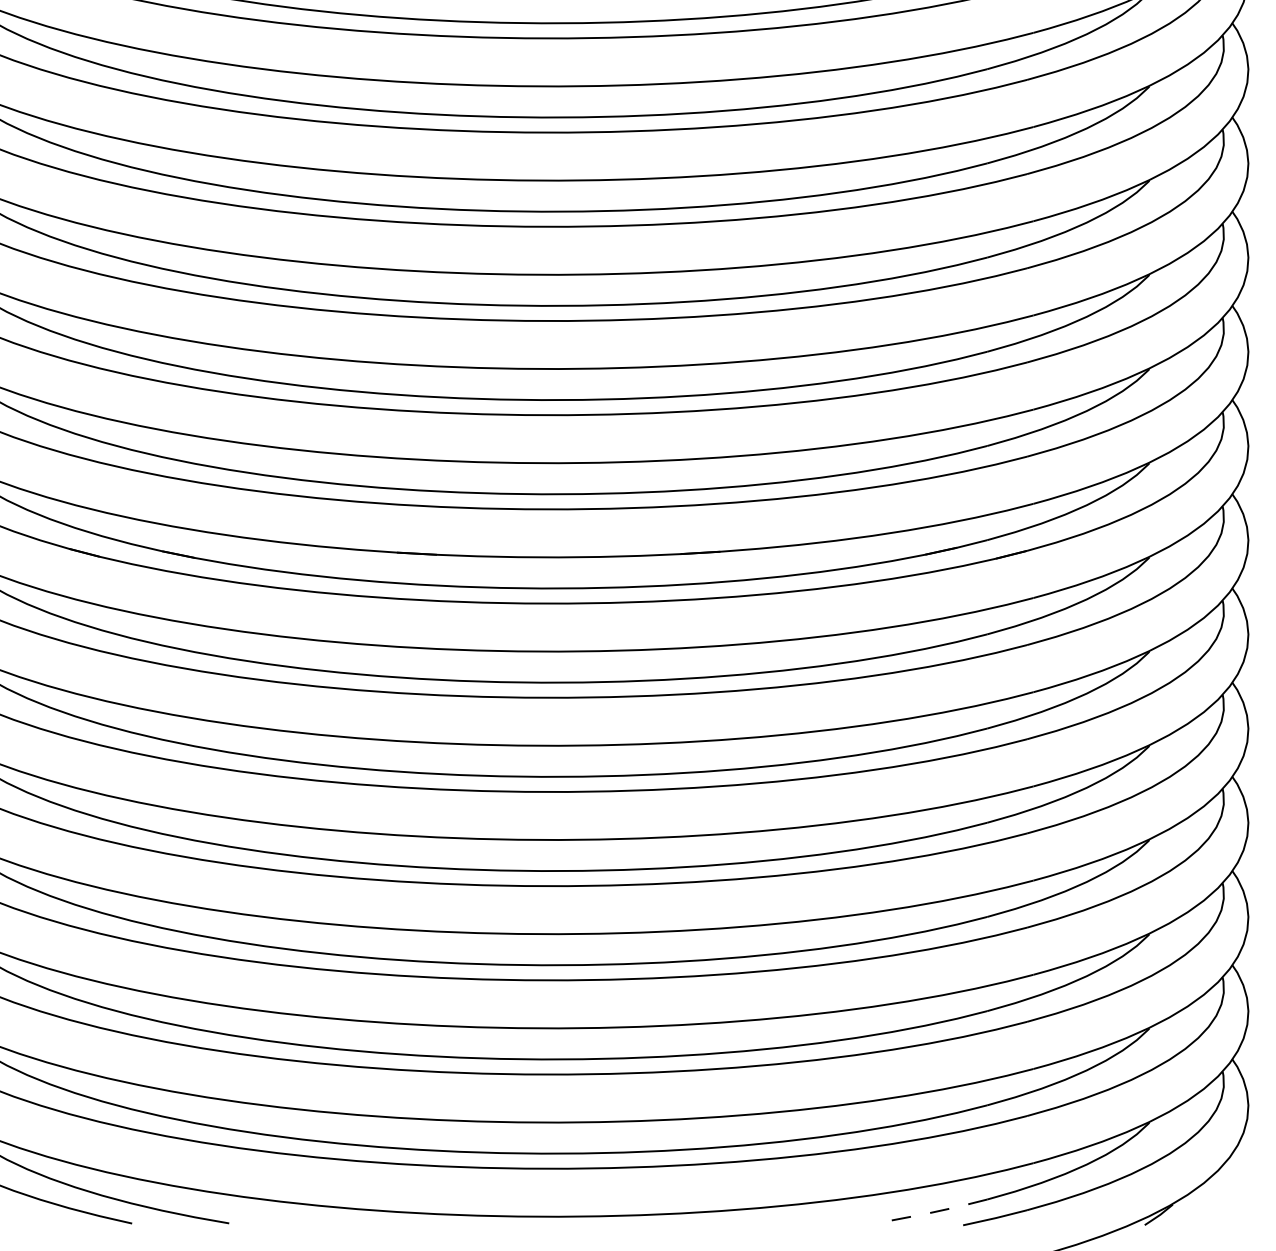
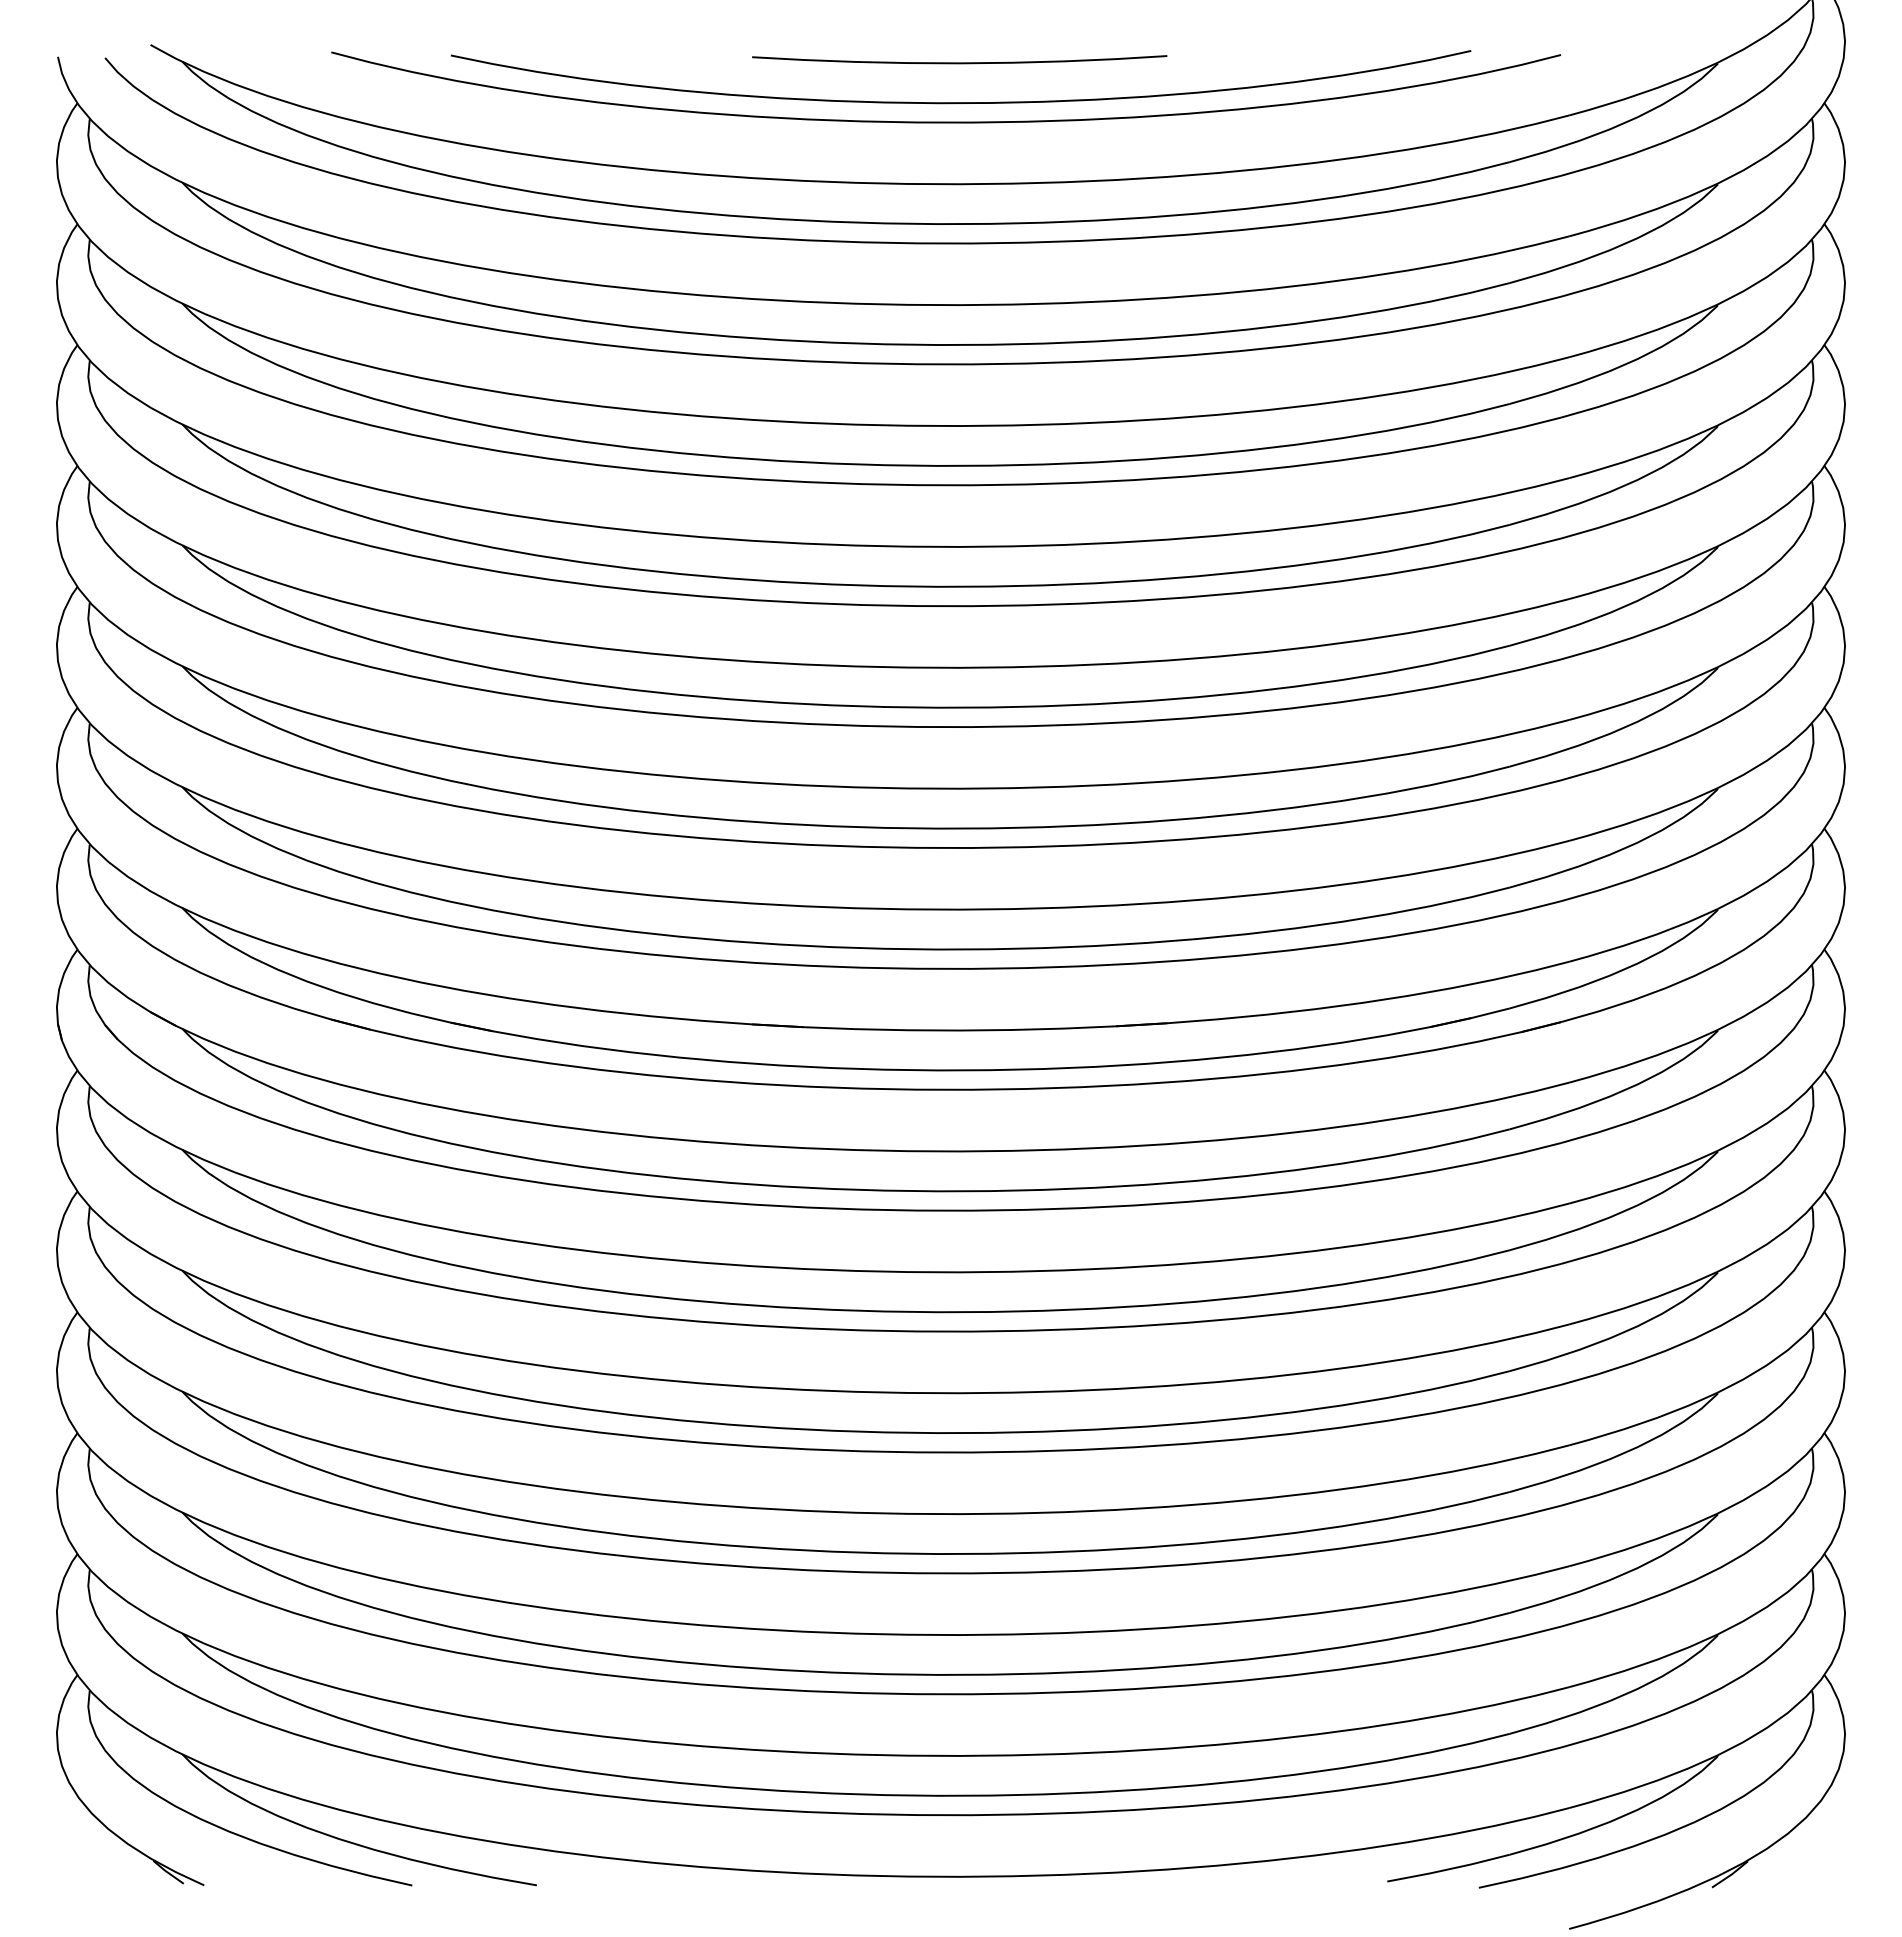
line: (939, 1211) -> (1448, 1869), dashed -> solid

